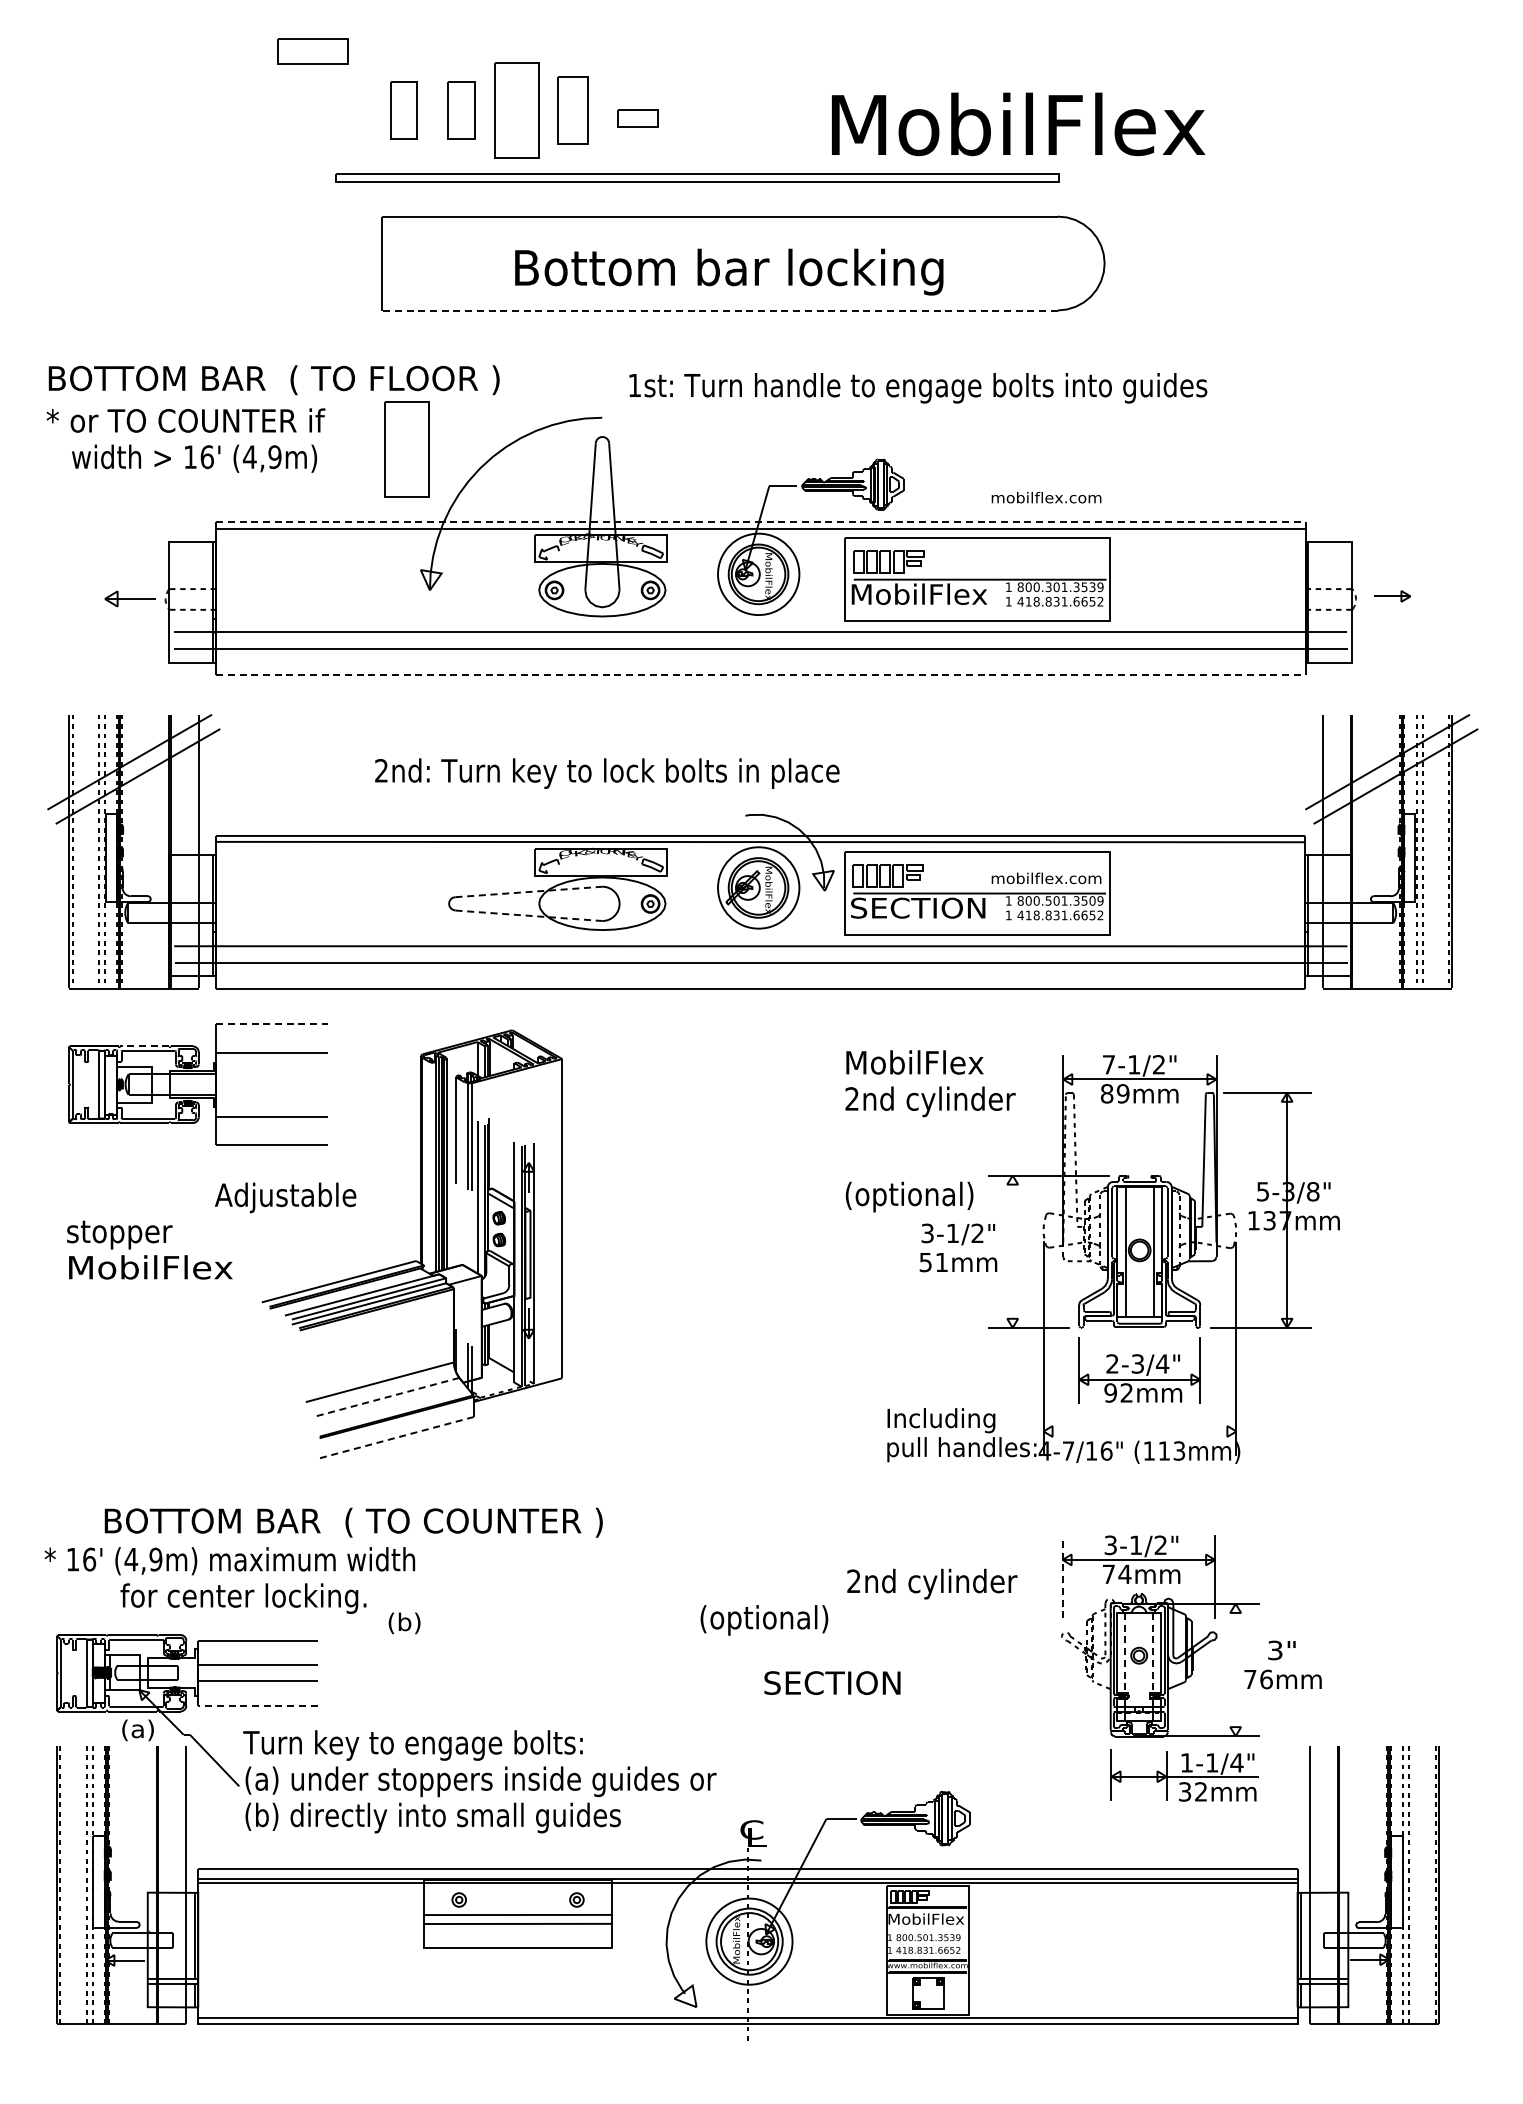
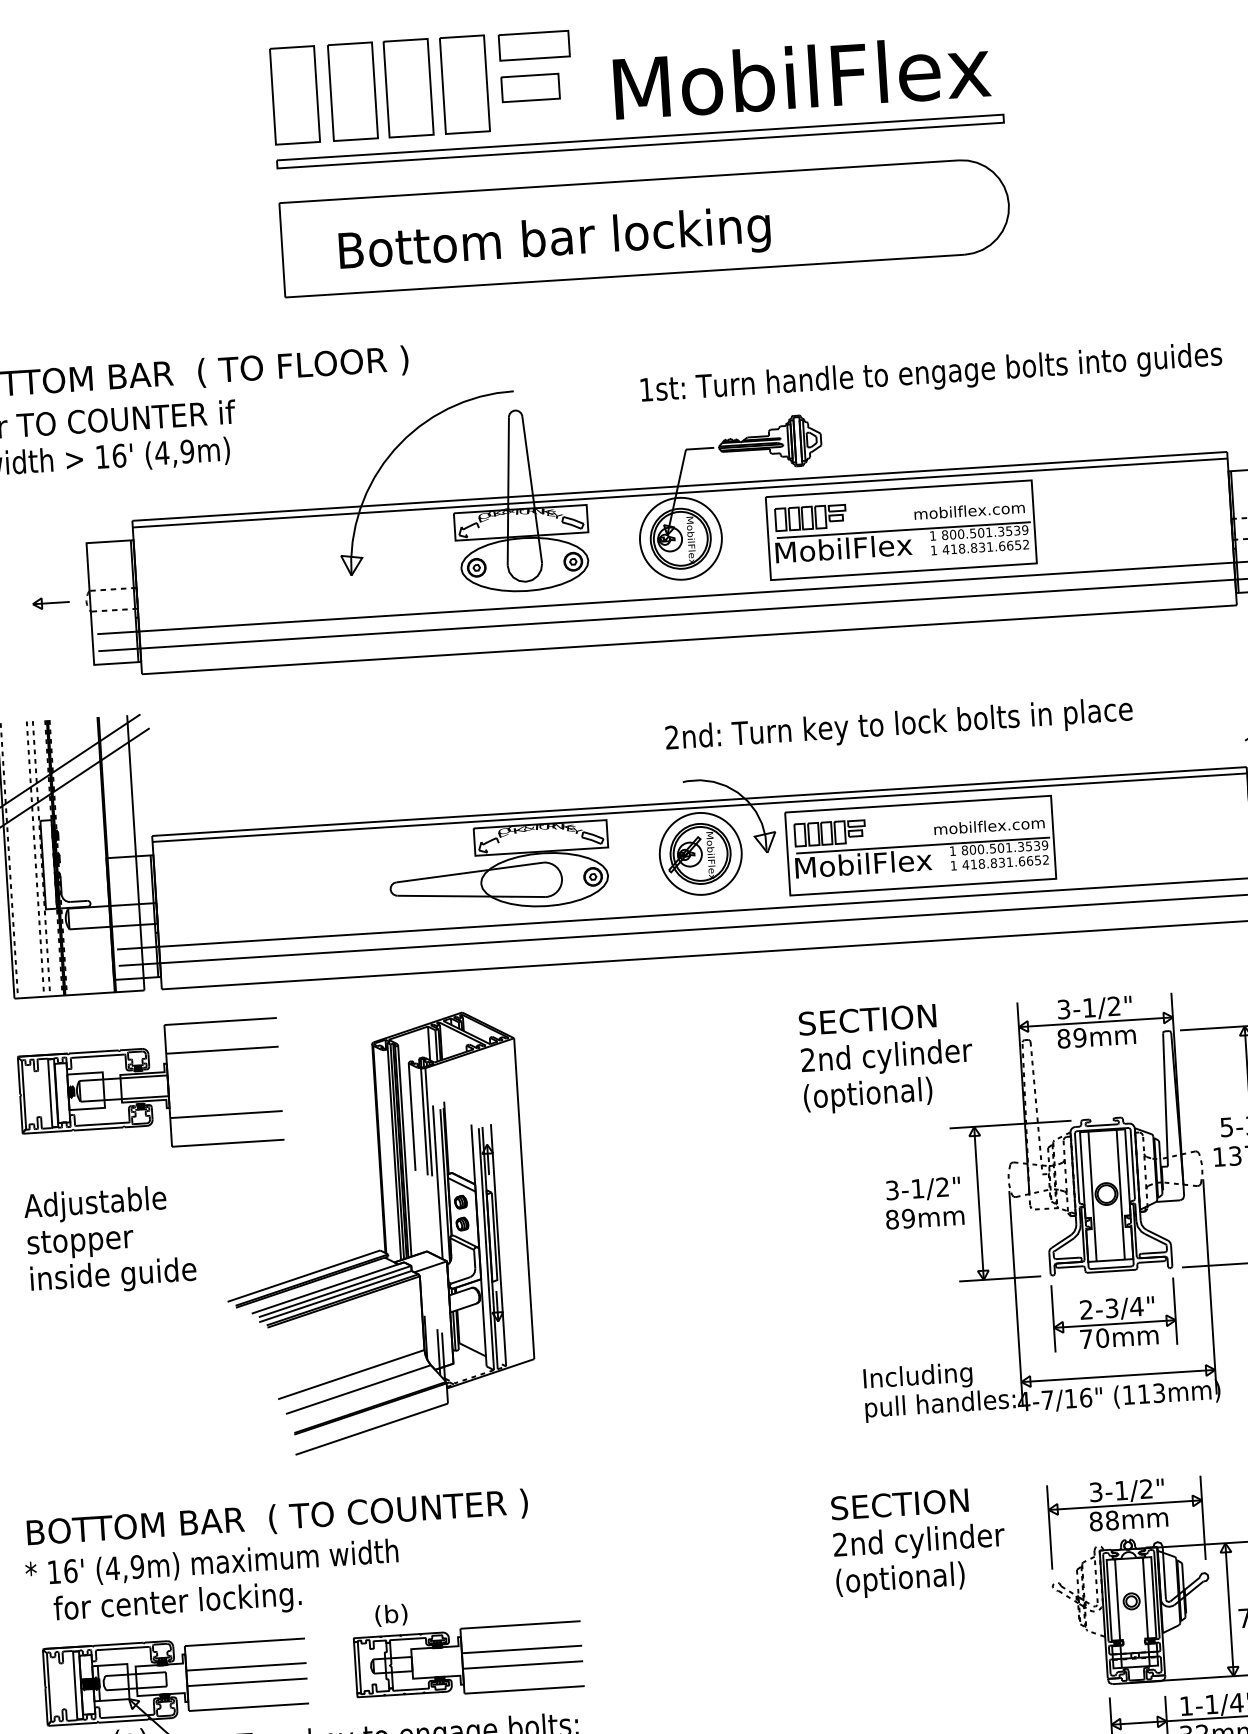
part: (312, 51) -> (533, 45), moved
part: (403, 110) -> (294, 95), size x1.67
part: (461, 110) -> (352, 91), size x1.67
part: (572, 110) -> (464, 84), size x1.43
part: (637, 118) -> (530, 88), size x1.43
text: (1018, 124) -> (802, 77), moved
part: (697, 177) -> (640, 140), moved
text: (729, 271) -> (555, 241), moved
line: (719, 310) -> (624, 276), dashed -> solid
text: (918, 388) -> (931, 374), moved
part: (406, 449) -> (319, 435), removed
text: (1046, 497) -> (969, 510), moved
line: (760, 522) -> (679, 486), dashed -> solid
text: (1048, 586) -> (972, 532), 800.301.3539 -> 800.501.3539
part: (130, 598) -> (51, 602), size x0.71
line: (760, 675) -> (689, 640), dashed -> solid
text: (607, 773) -> (899, 725), moved
line: (529, 891) -> (470, 871), dashed -> solid
text: (1092, 900) -> (1036, 845), 800.501.3509 -> 800.501.3539
text: (919, 907) -> (863, 863), SECTION -> MobilFlex
line: (528, 915) -> (471, 896), dashed -> solid
line: (272, 1024) -> (220, 1021), dashed -> solid
line: (144, 1046) -> (93, 1052), dashed -> solid
text: (914, 1062) -> (868, 1019), MobilFlex -> SECTION
text: (1108, 1064) -> (1063, 1009), 7-1/2" -> 3-1/2"
text: (909, 1196) -> (868, 1095), moved
text: (285, 1197) -> (95, 1204), moved
line: (1012, 1251) -> (978, 1203), added
text: (933, 1262) -> (900, 1219), 51mm -> 89mm
text: (150, 1270) -> (113, 1276), MobilFlex -> inside guide
text: (1118, 1392) -> (1094, 1338), 92mm -> 70mm
line: (386, 1397) -> (358, 1389), dashed -> solid
line: (1139, 1431) -> (1117, 1376), added
line: (396, 1437) -> (371, 1429), dashed -> solid
text: (353, 1522) -> (277, 1518), moved
text: (1116, 1574) -> (1103, 1521), 74mm -> 88mm
line: (1062, 1577) -> (1049, 1527), dashed -> solid
text: (243, 1598) -> (177, 1603), moved
text: (764, 1620) -> (900, 1580), moved
line: (1125, 1653) -> (1117, 1600), dashed -> solid
line: (1153, 1653) -> (1145, 1598), dashed -> solid
line: (1235, 1669) -> (1229, 1609), added
part: (478, 1673) -> (468, 1661), added
text: (832, 1682) -> (899, 1503), moved
line: (257, 1705) -> (248, 1707), dashed -> solid

